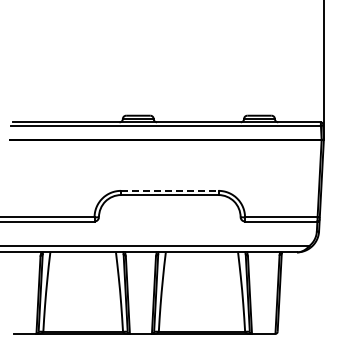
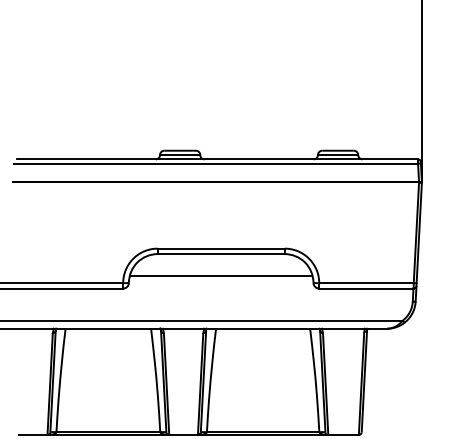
line: (169, 190) -> (220, 248), dashed -> solid
line: (169, 211) -> (220, 275), added

